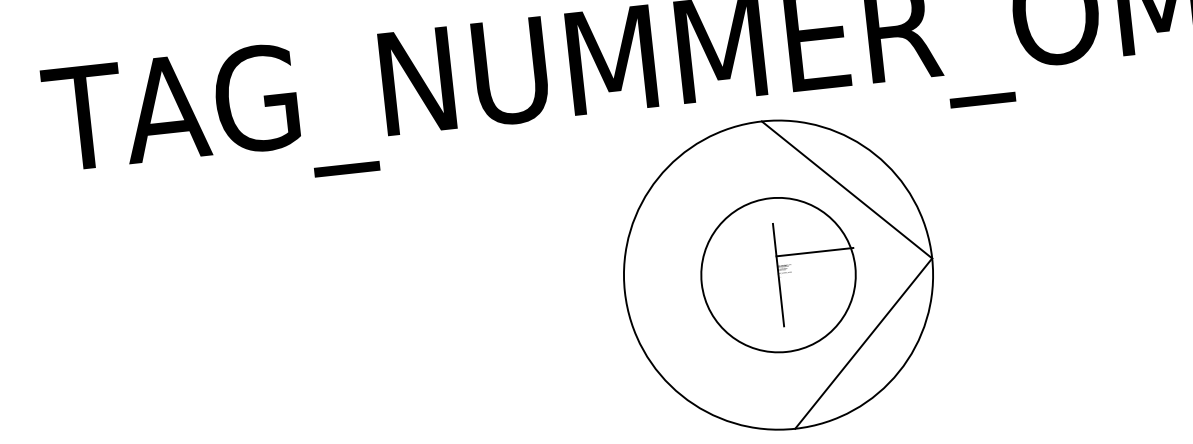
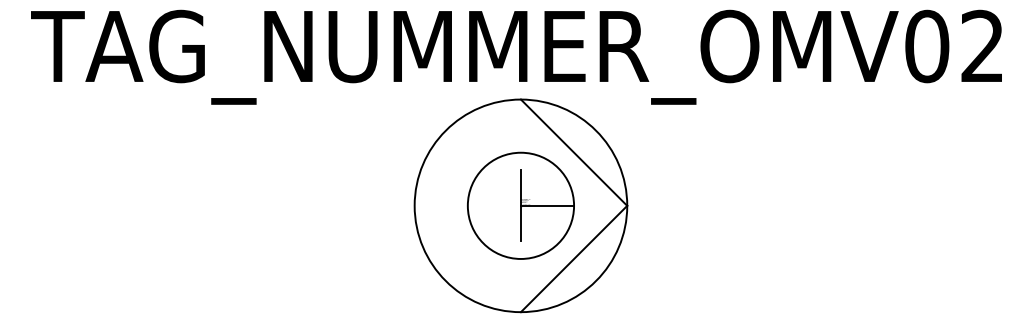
line: (814, 251) -> (547, 205), moved

